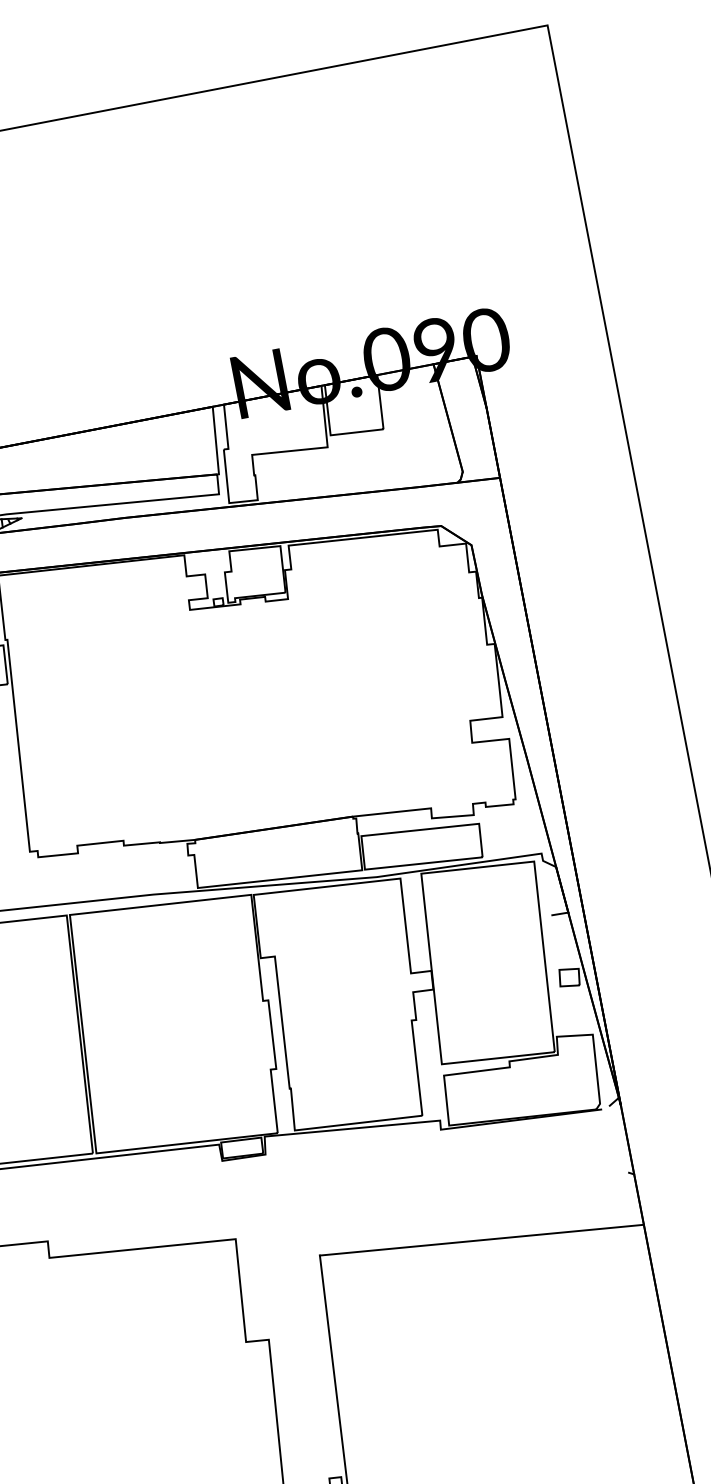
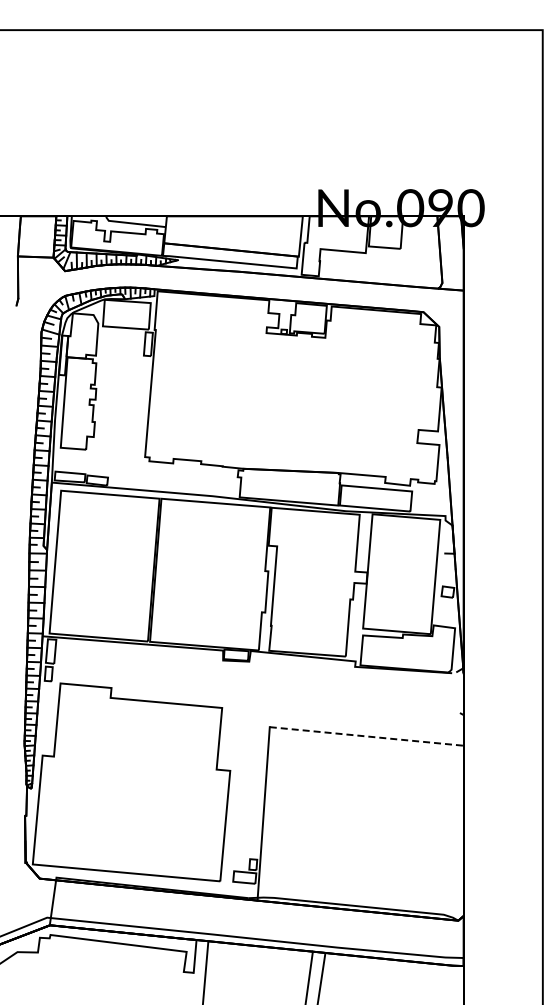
line: (483, 1240) -> (367, 736), solid -> dashed

